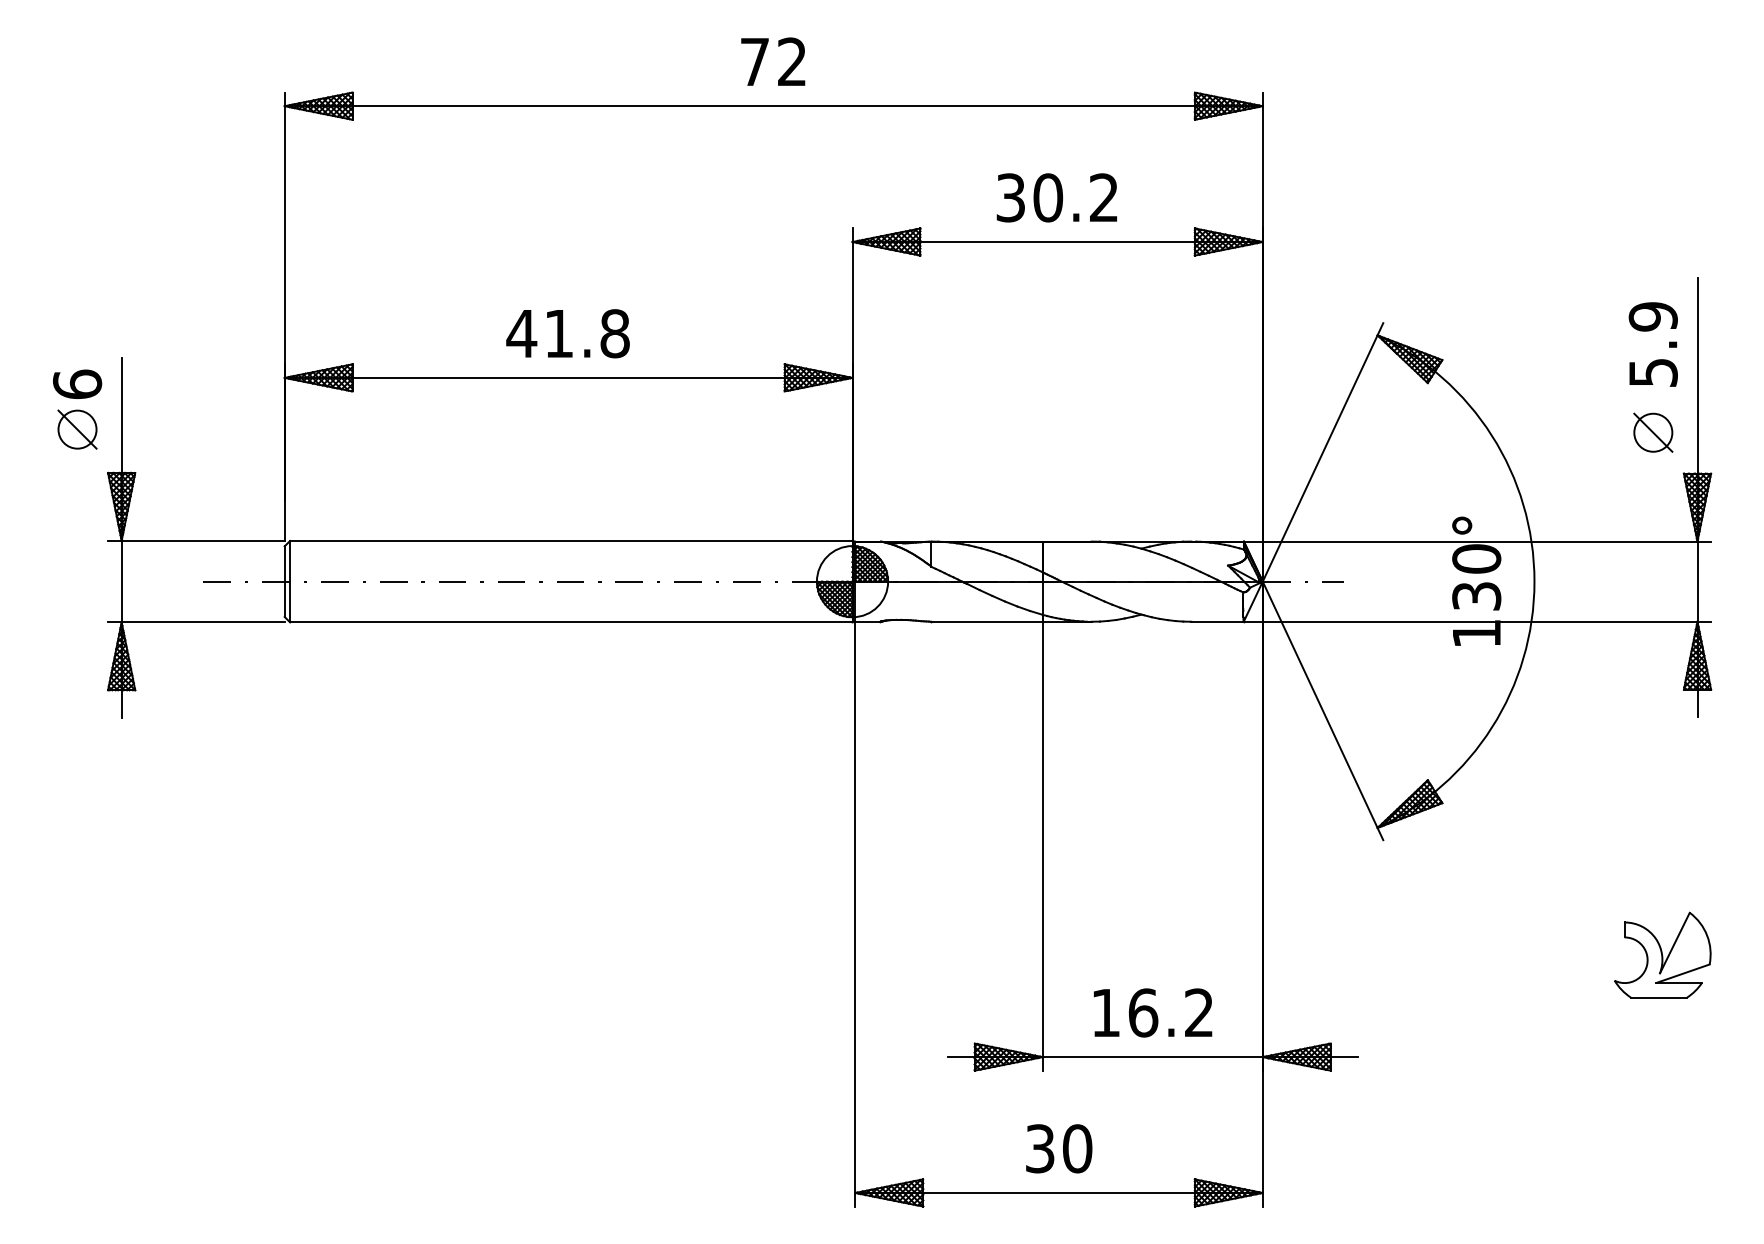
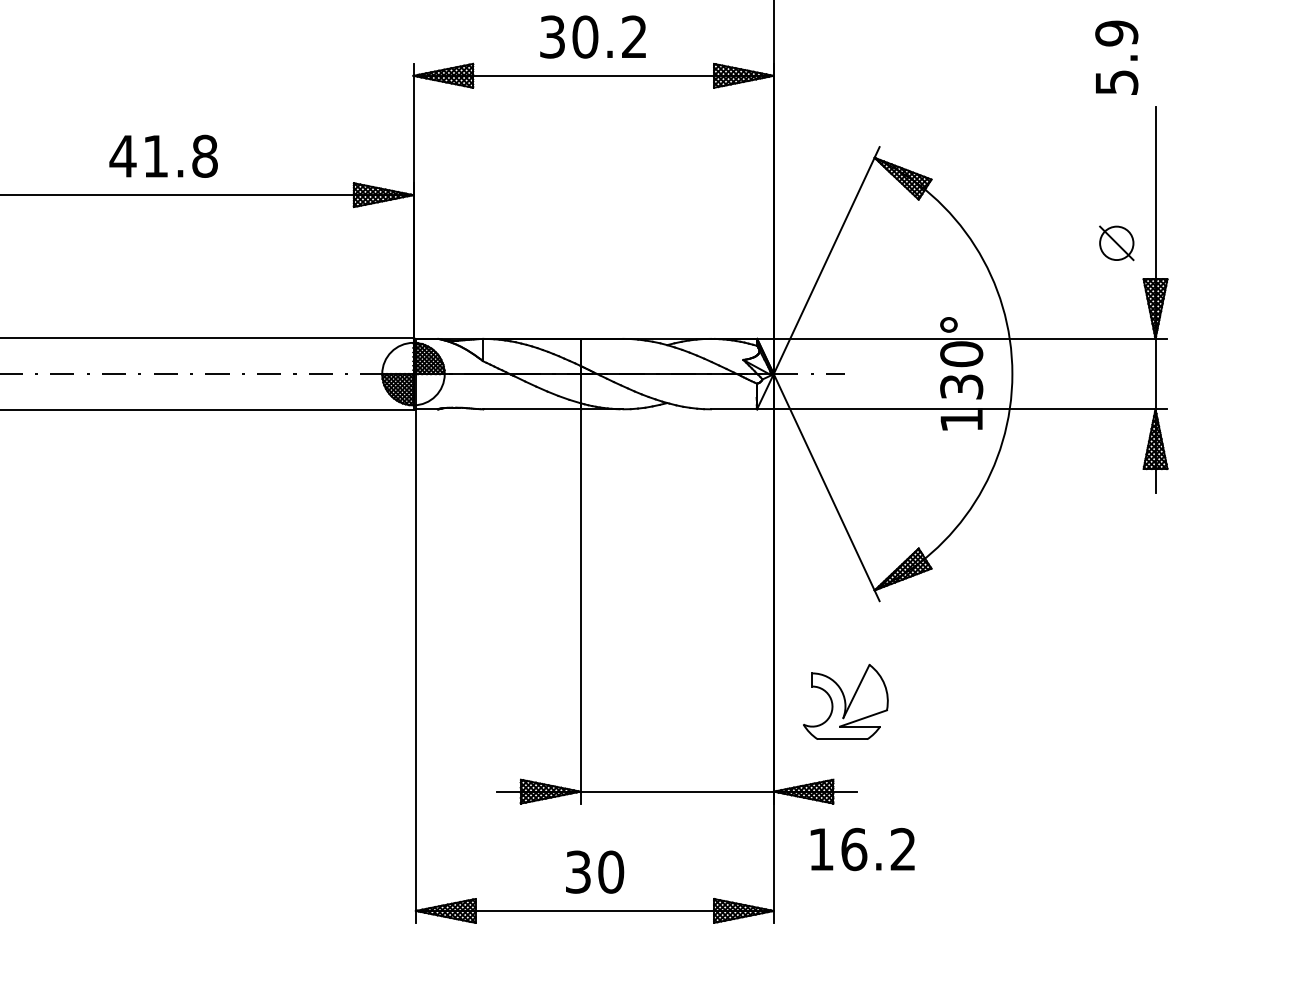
text: (1652, 344) -> (1116, 57), moved
part: (1662, 954) -> (845, 701), moved
text: (1153, 1012) -> (863, 849), moved

